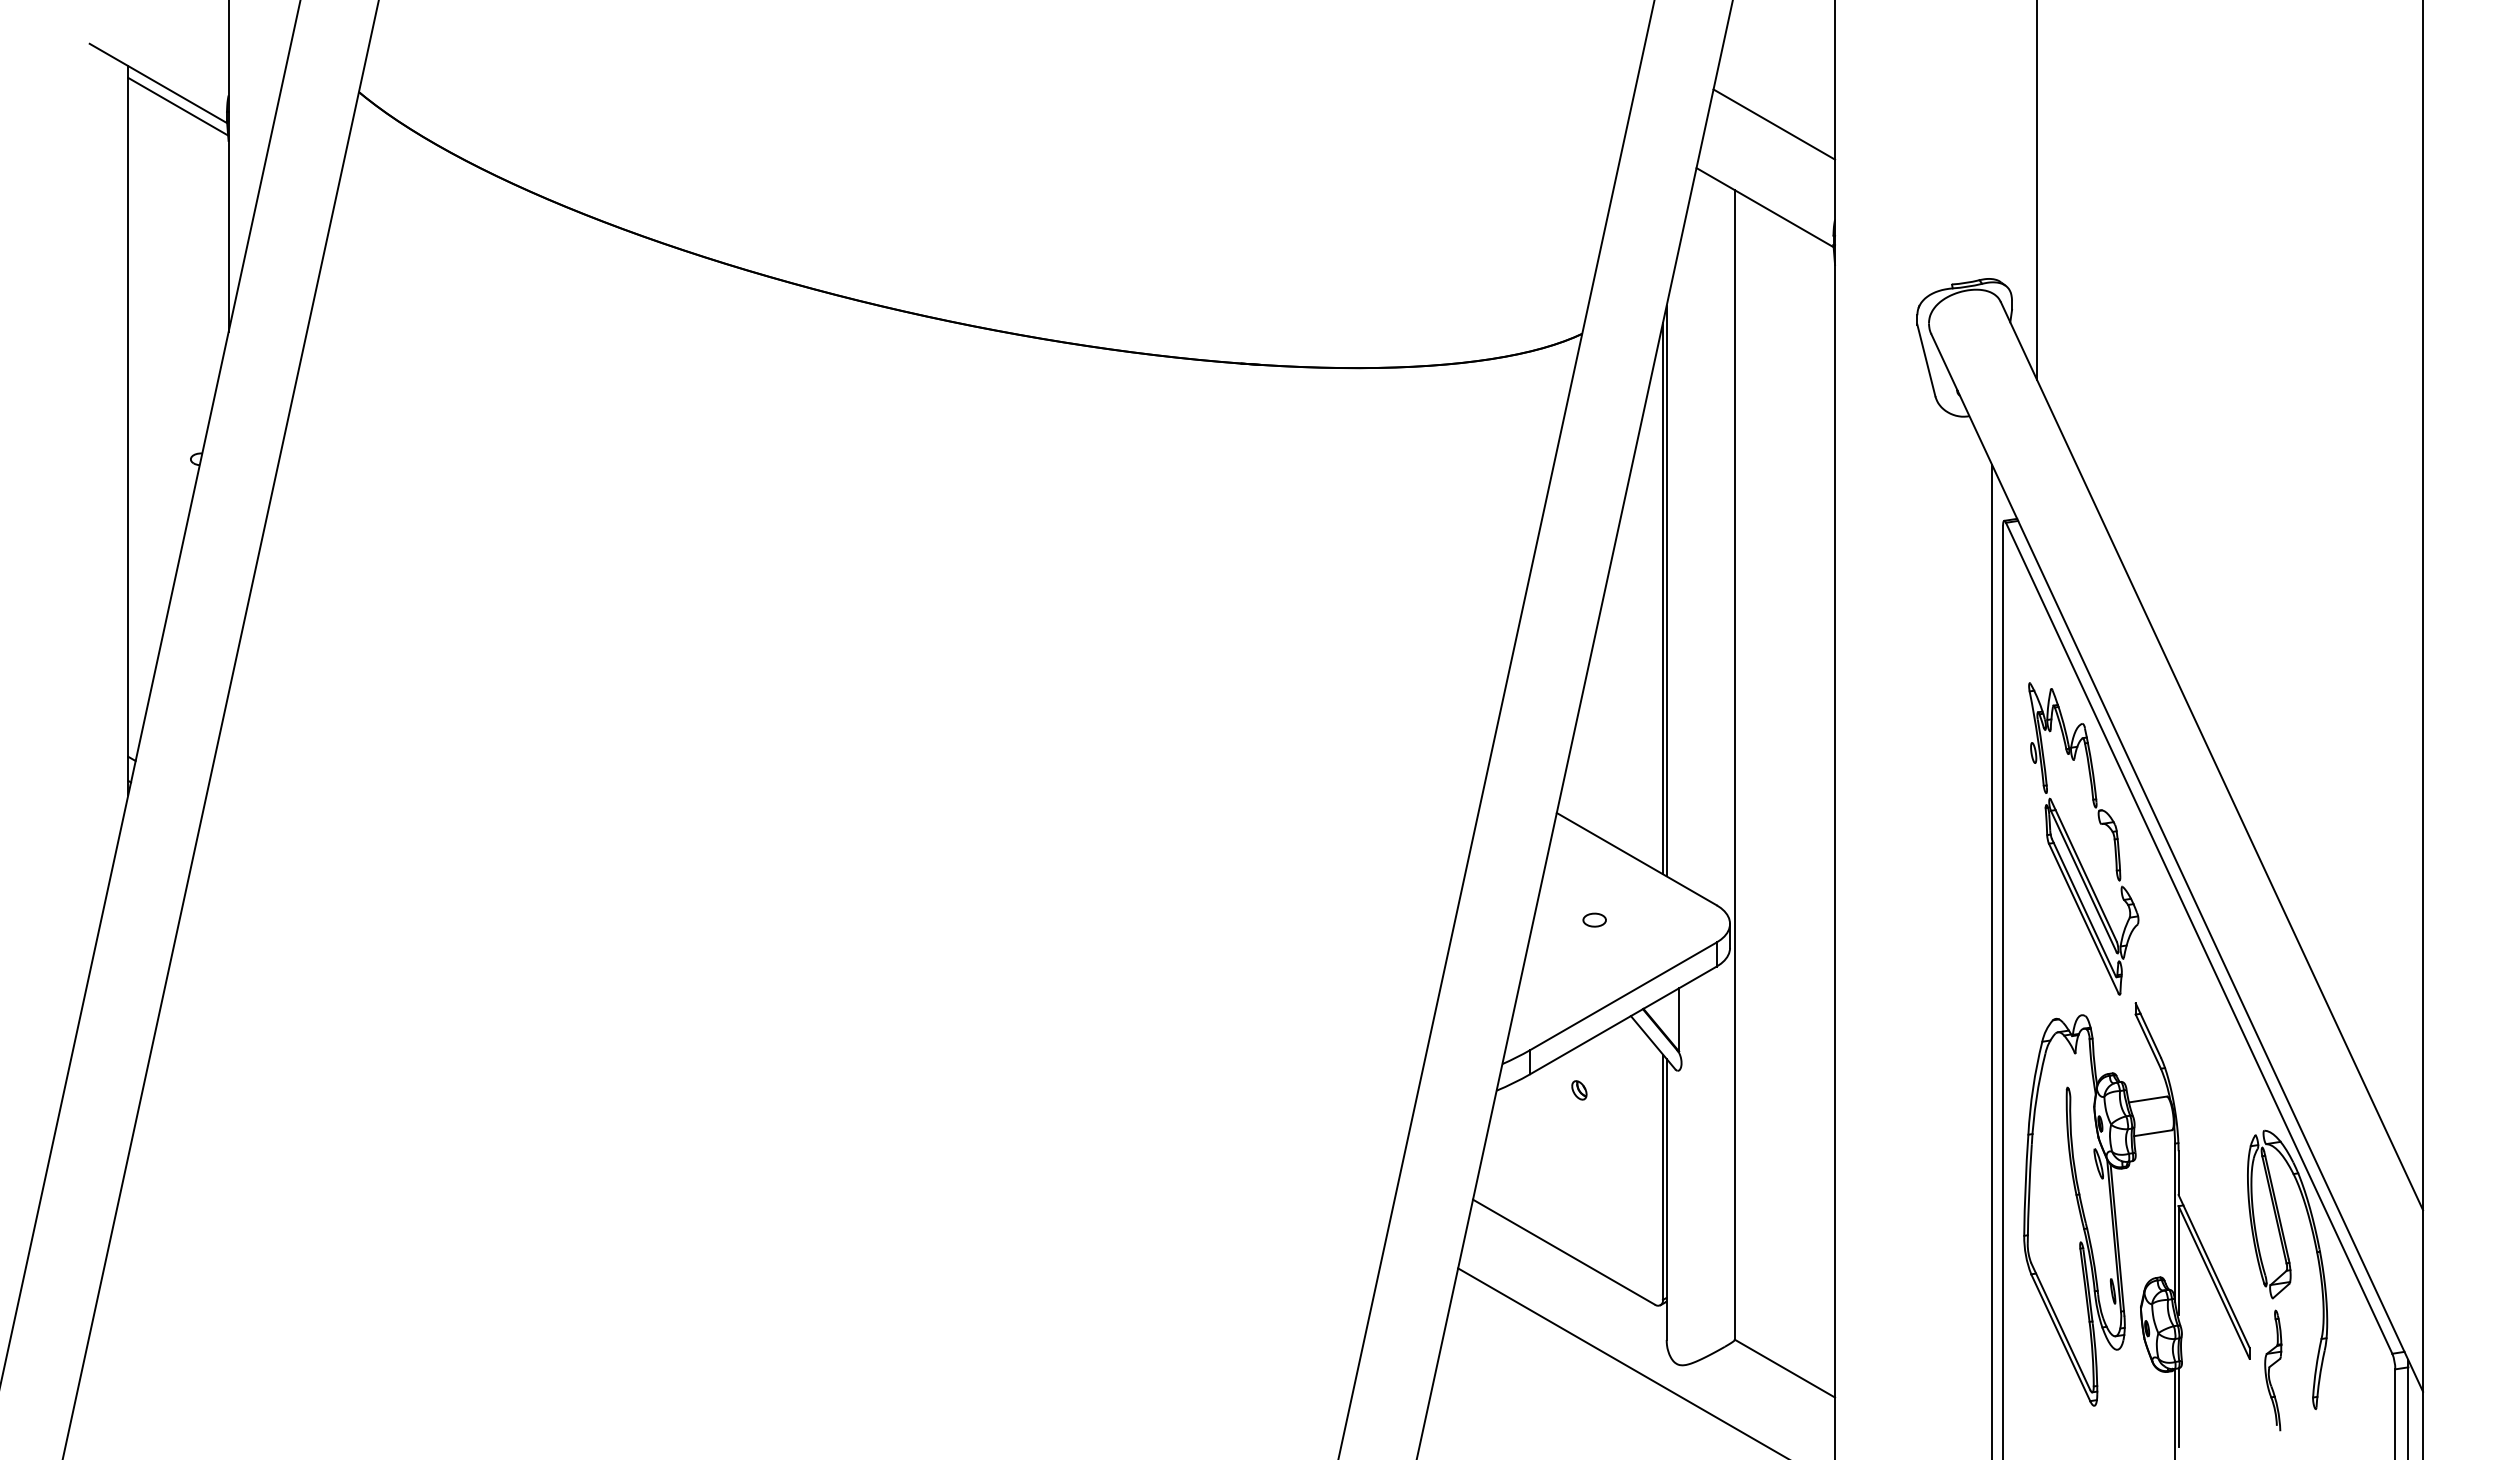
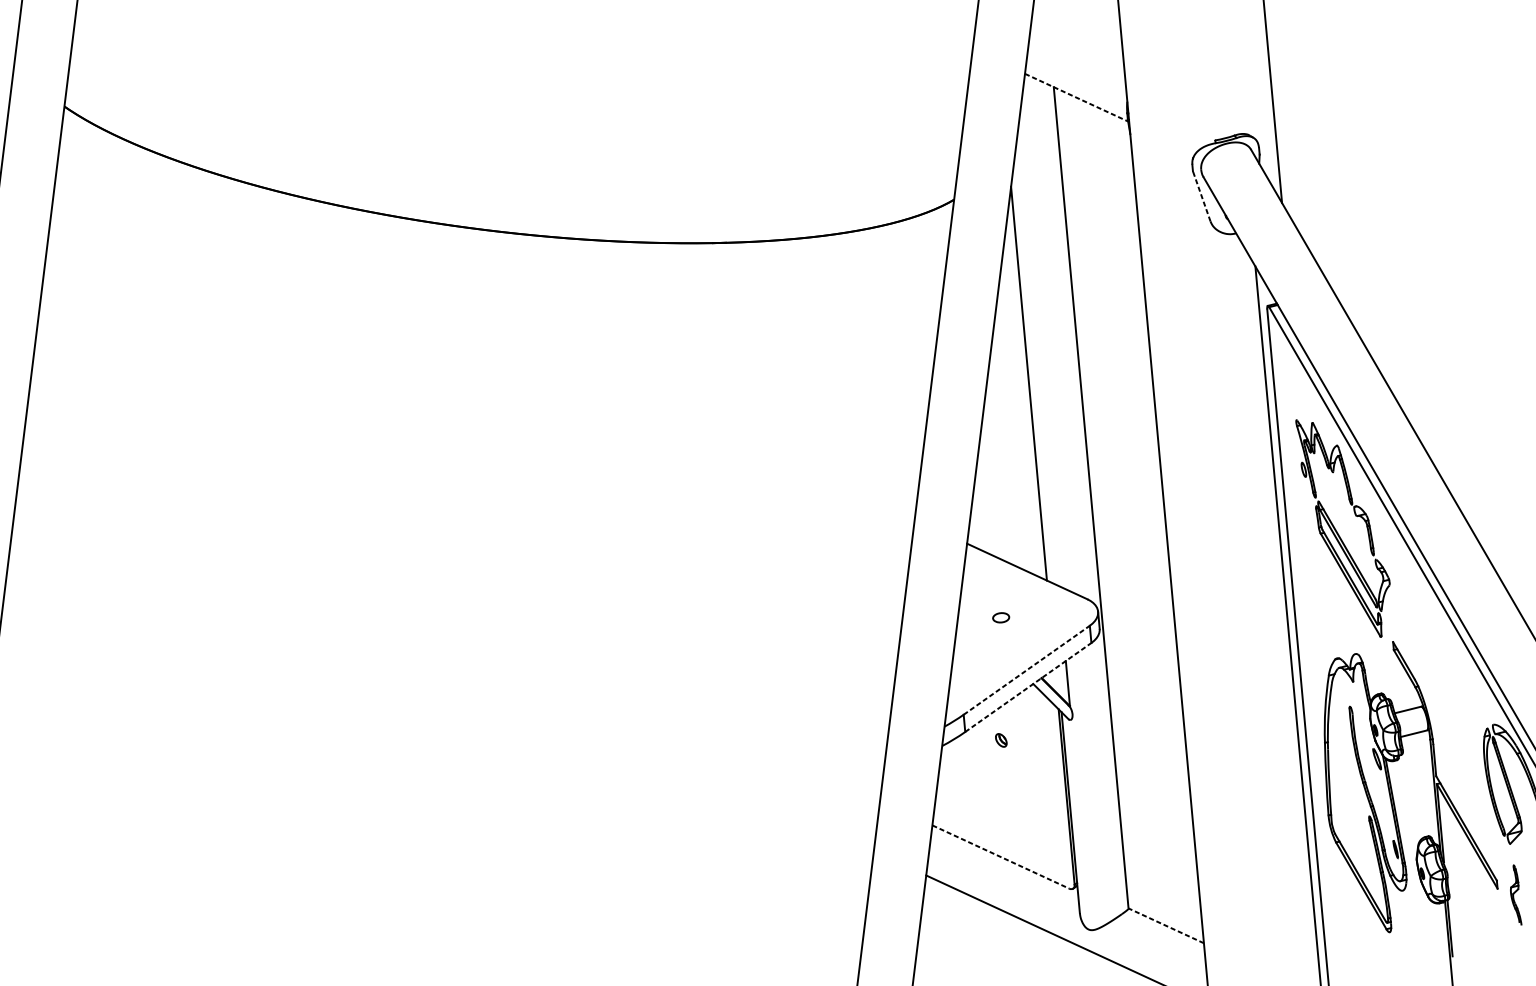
line: (1774, 124) -> (1077, 37), removed
line: (1765, 207) -> (1076, 97), solid -> dashed
line: (1926, 360) -> (1201, 196), solid -> dashed
line: (1666, 591) -> (1031, 378), removed
line: (1623, 996) -> (1026, 670), solid -> dashed
line: (1623, 1020) -> (1028, 687), solid -> dashed
line: (1564, 1252) -> (1001, 857), solid -> dashed
line: (1784, 1368) -> (1165, 925), solid -> dashed
part: (2273, 1370) -> (1515, 895), size x0.7

